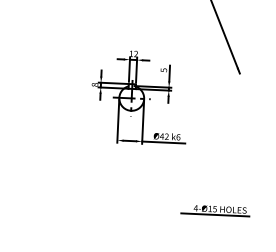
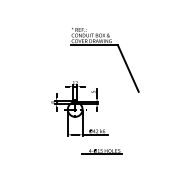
part: (214, 209) -> (101, 151), moved

